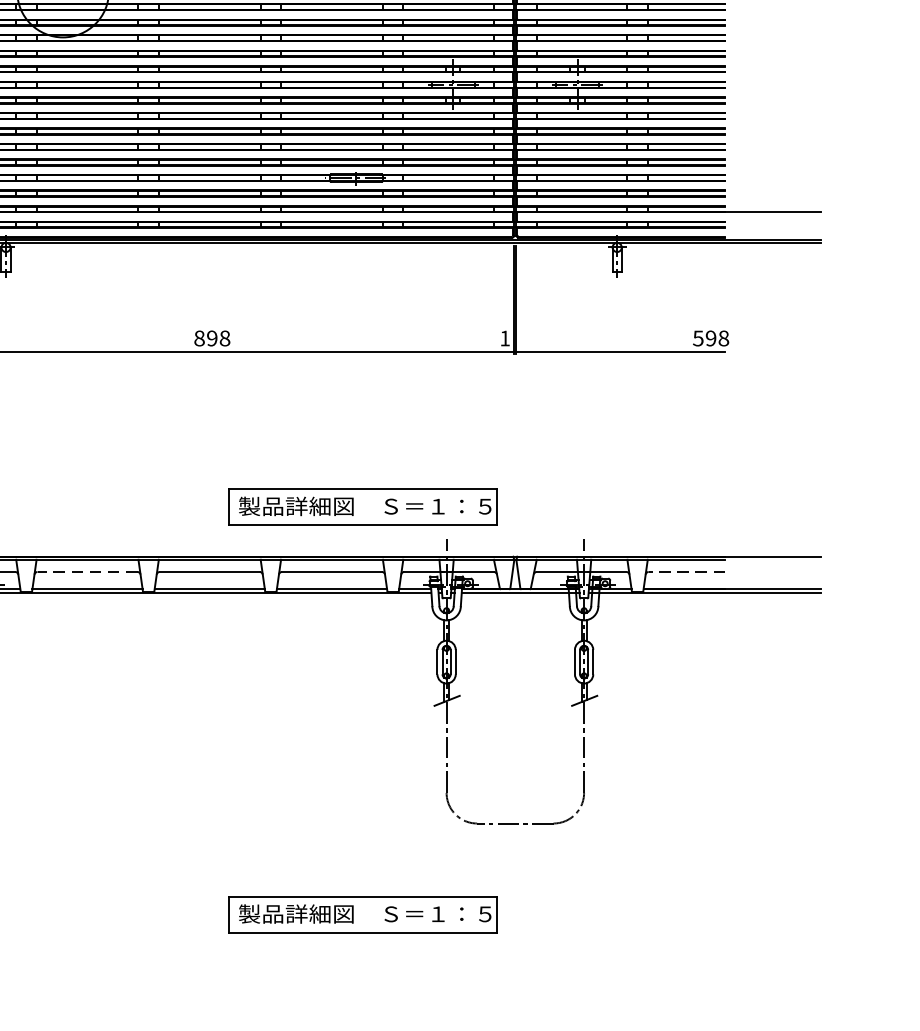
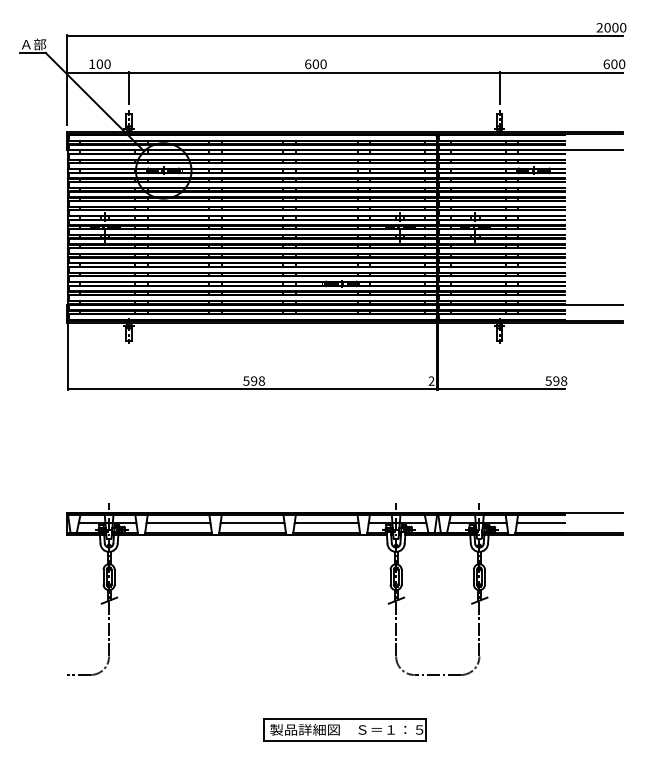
text: (199, 337) -> (246, 380), 898 -> 598
text: (504, 337) -> (431, 380), 1 -> 2
part: (361, 505) -> (344, 482), removed
line: (87, 571) -> (178, 522), dashed -> solid
line: (686, 571) -> (541, 522), dashed -> solid

